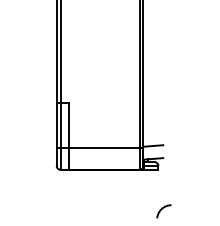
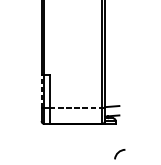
line: (56, 125) -> (41, 91), solid -> dashed
line: (104, 148) -> (76, 108), solid -> dashed

